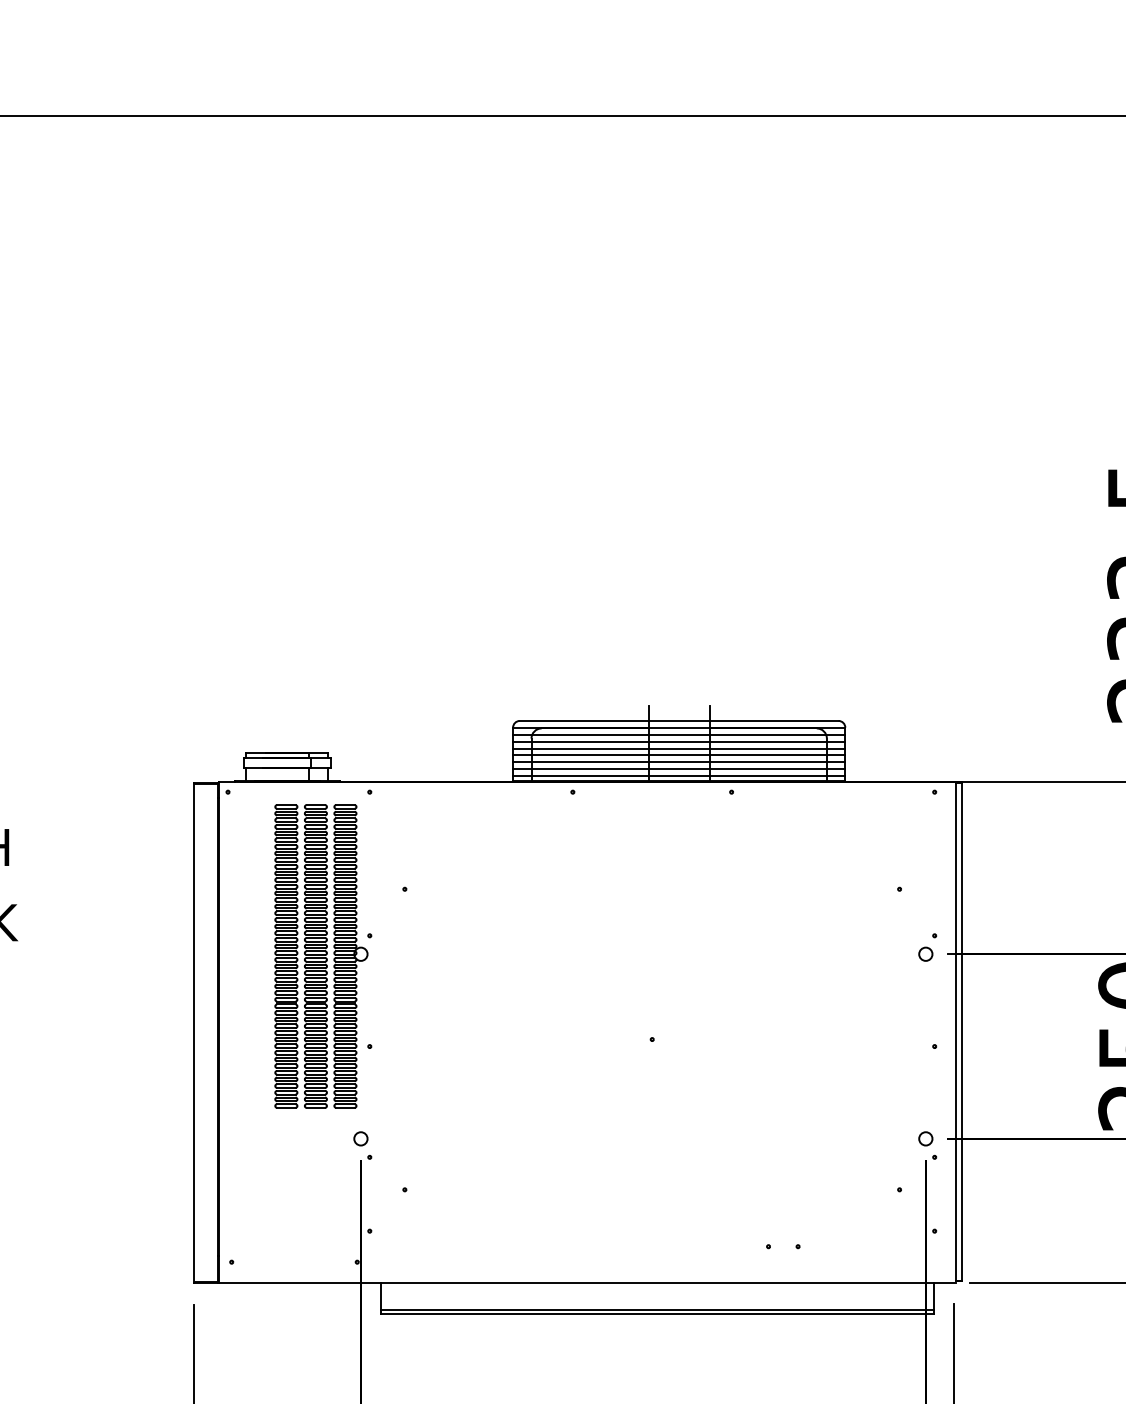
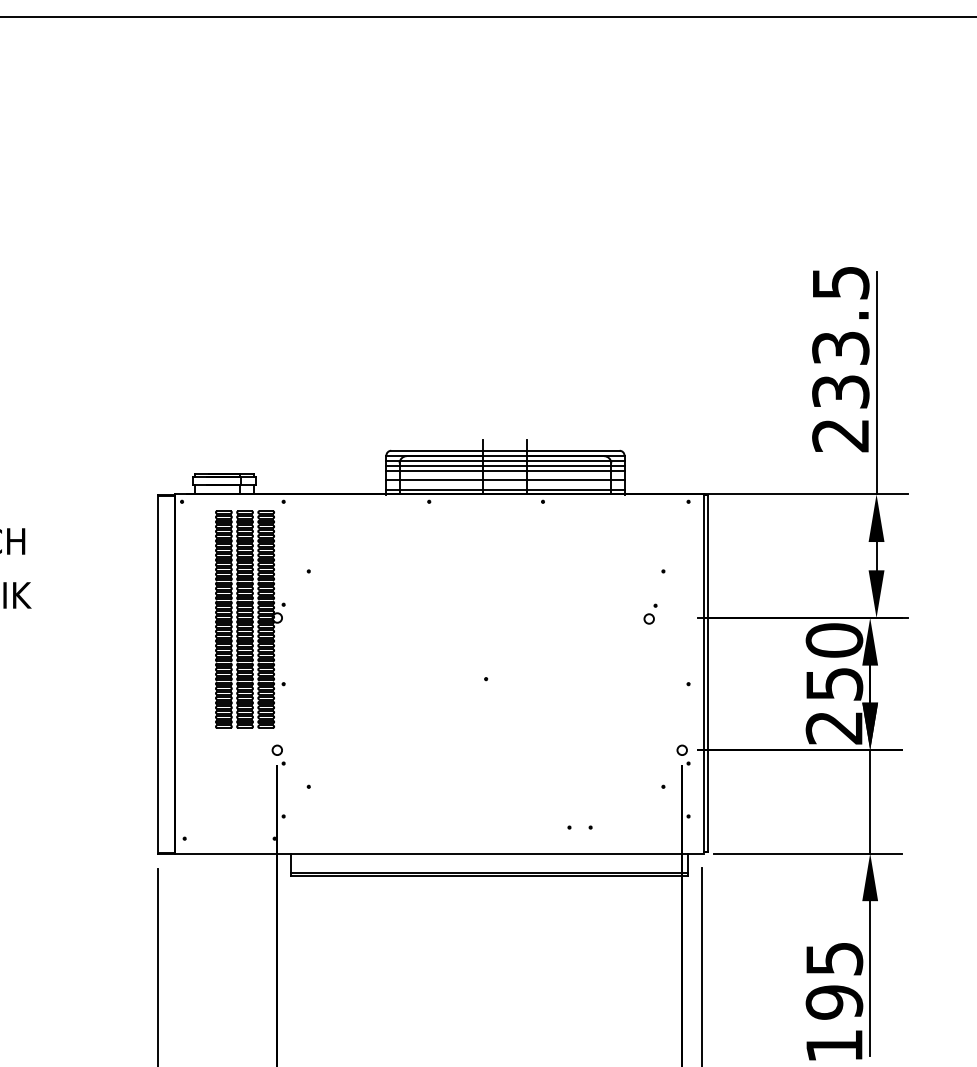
line: (679, 755) -> (505, 475), removed
line: (679, 769) -> (505, 485), removed
part: (927, 946) -> (650, 613), moved

